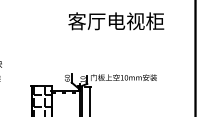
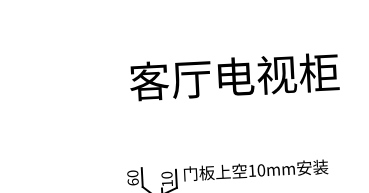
text: (116, 21) -> (235, 77), moved

